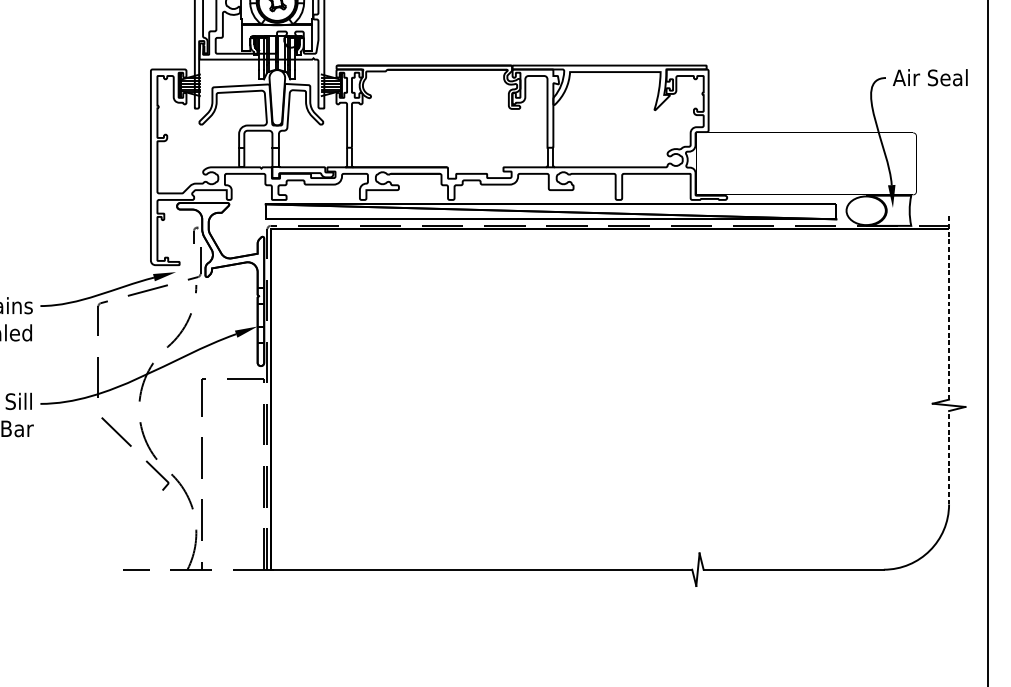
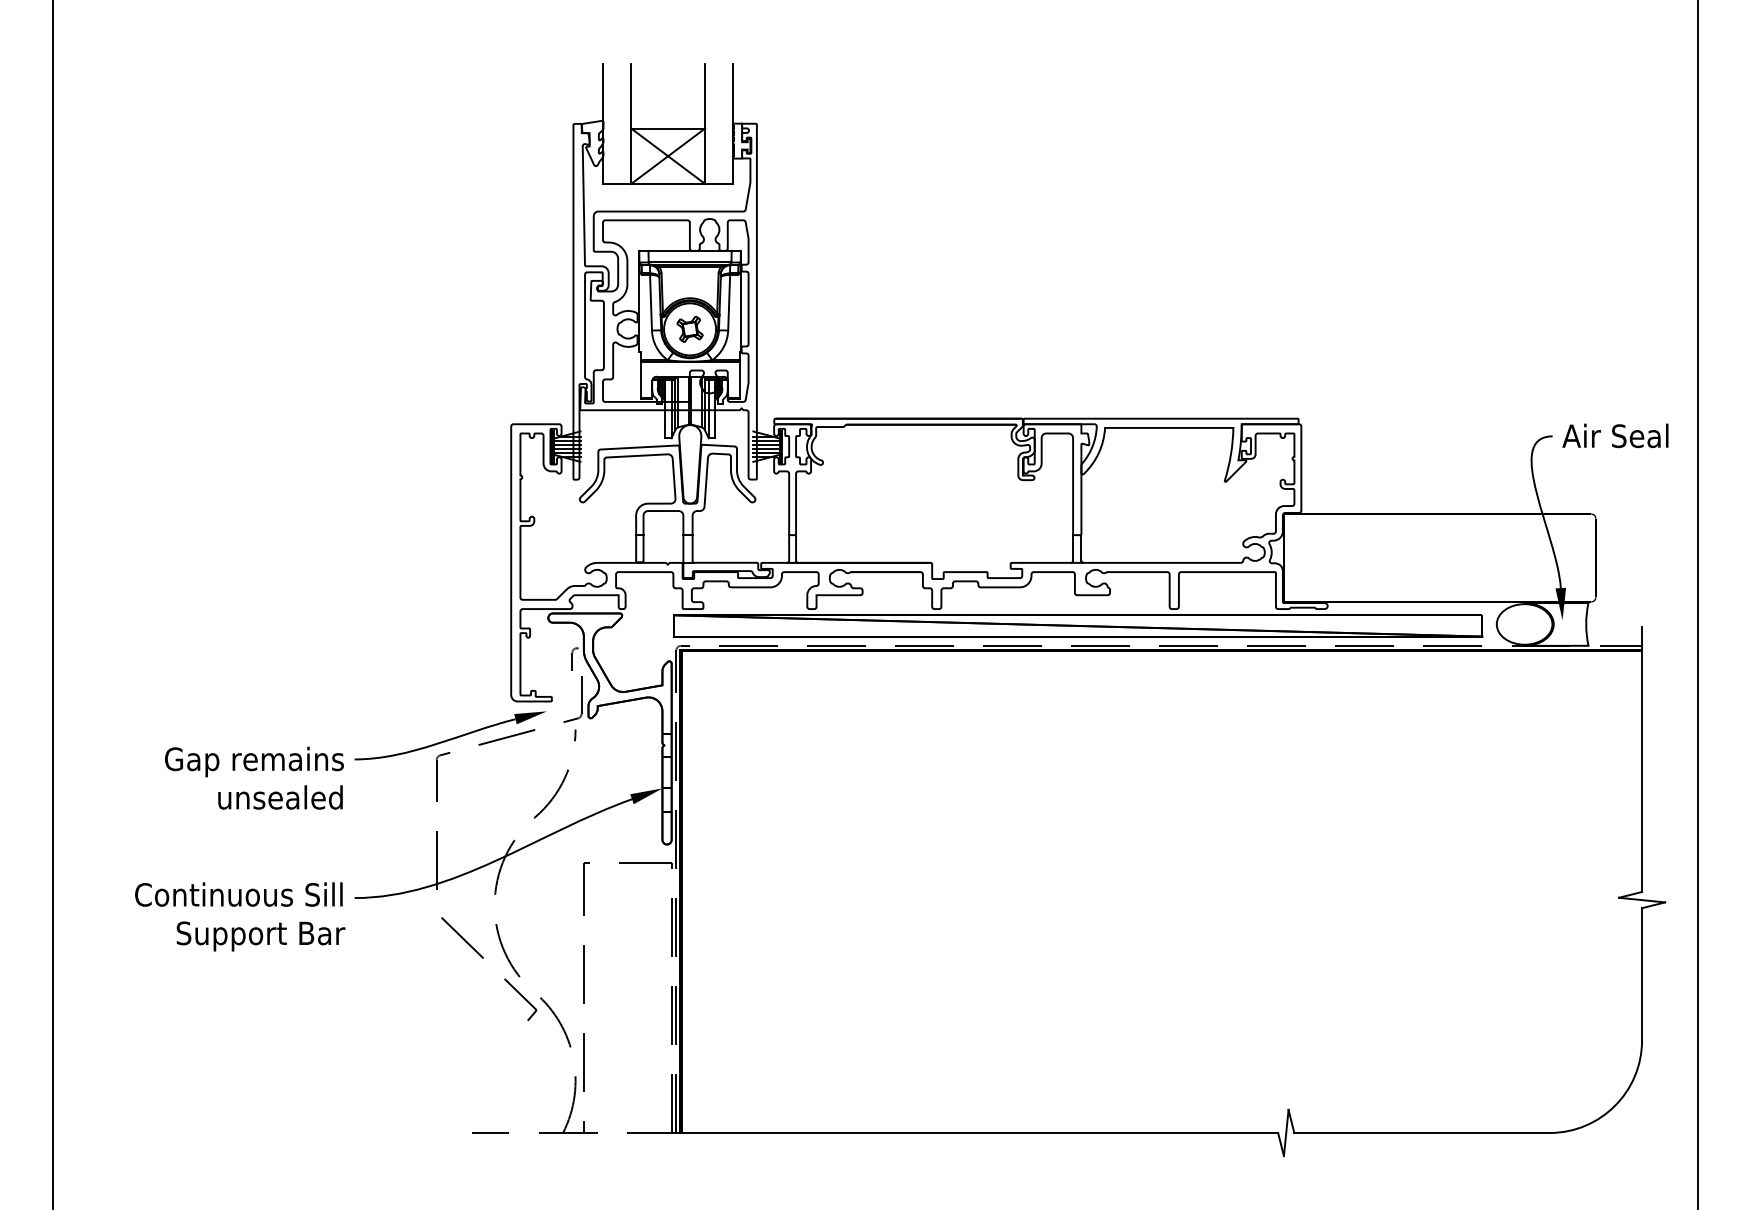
line: (949, 306) -> (1642, 759), dashed -> solid
line: (949, 457) -> (1642, 973), dashed -> solid

